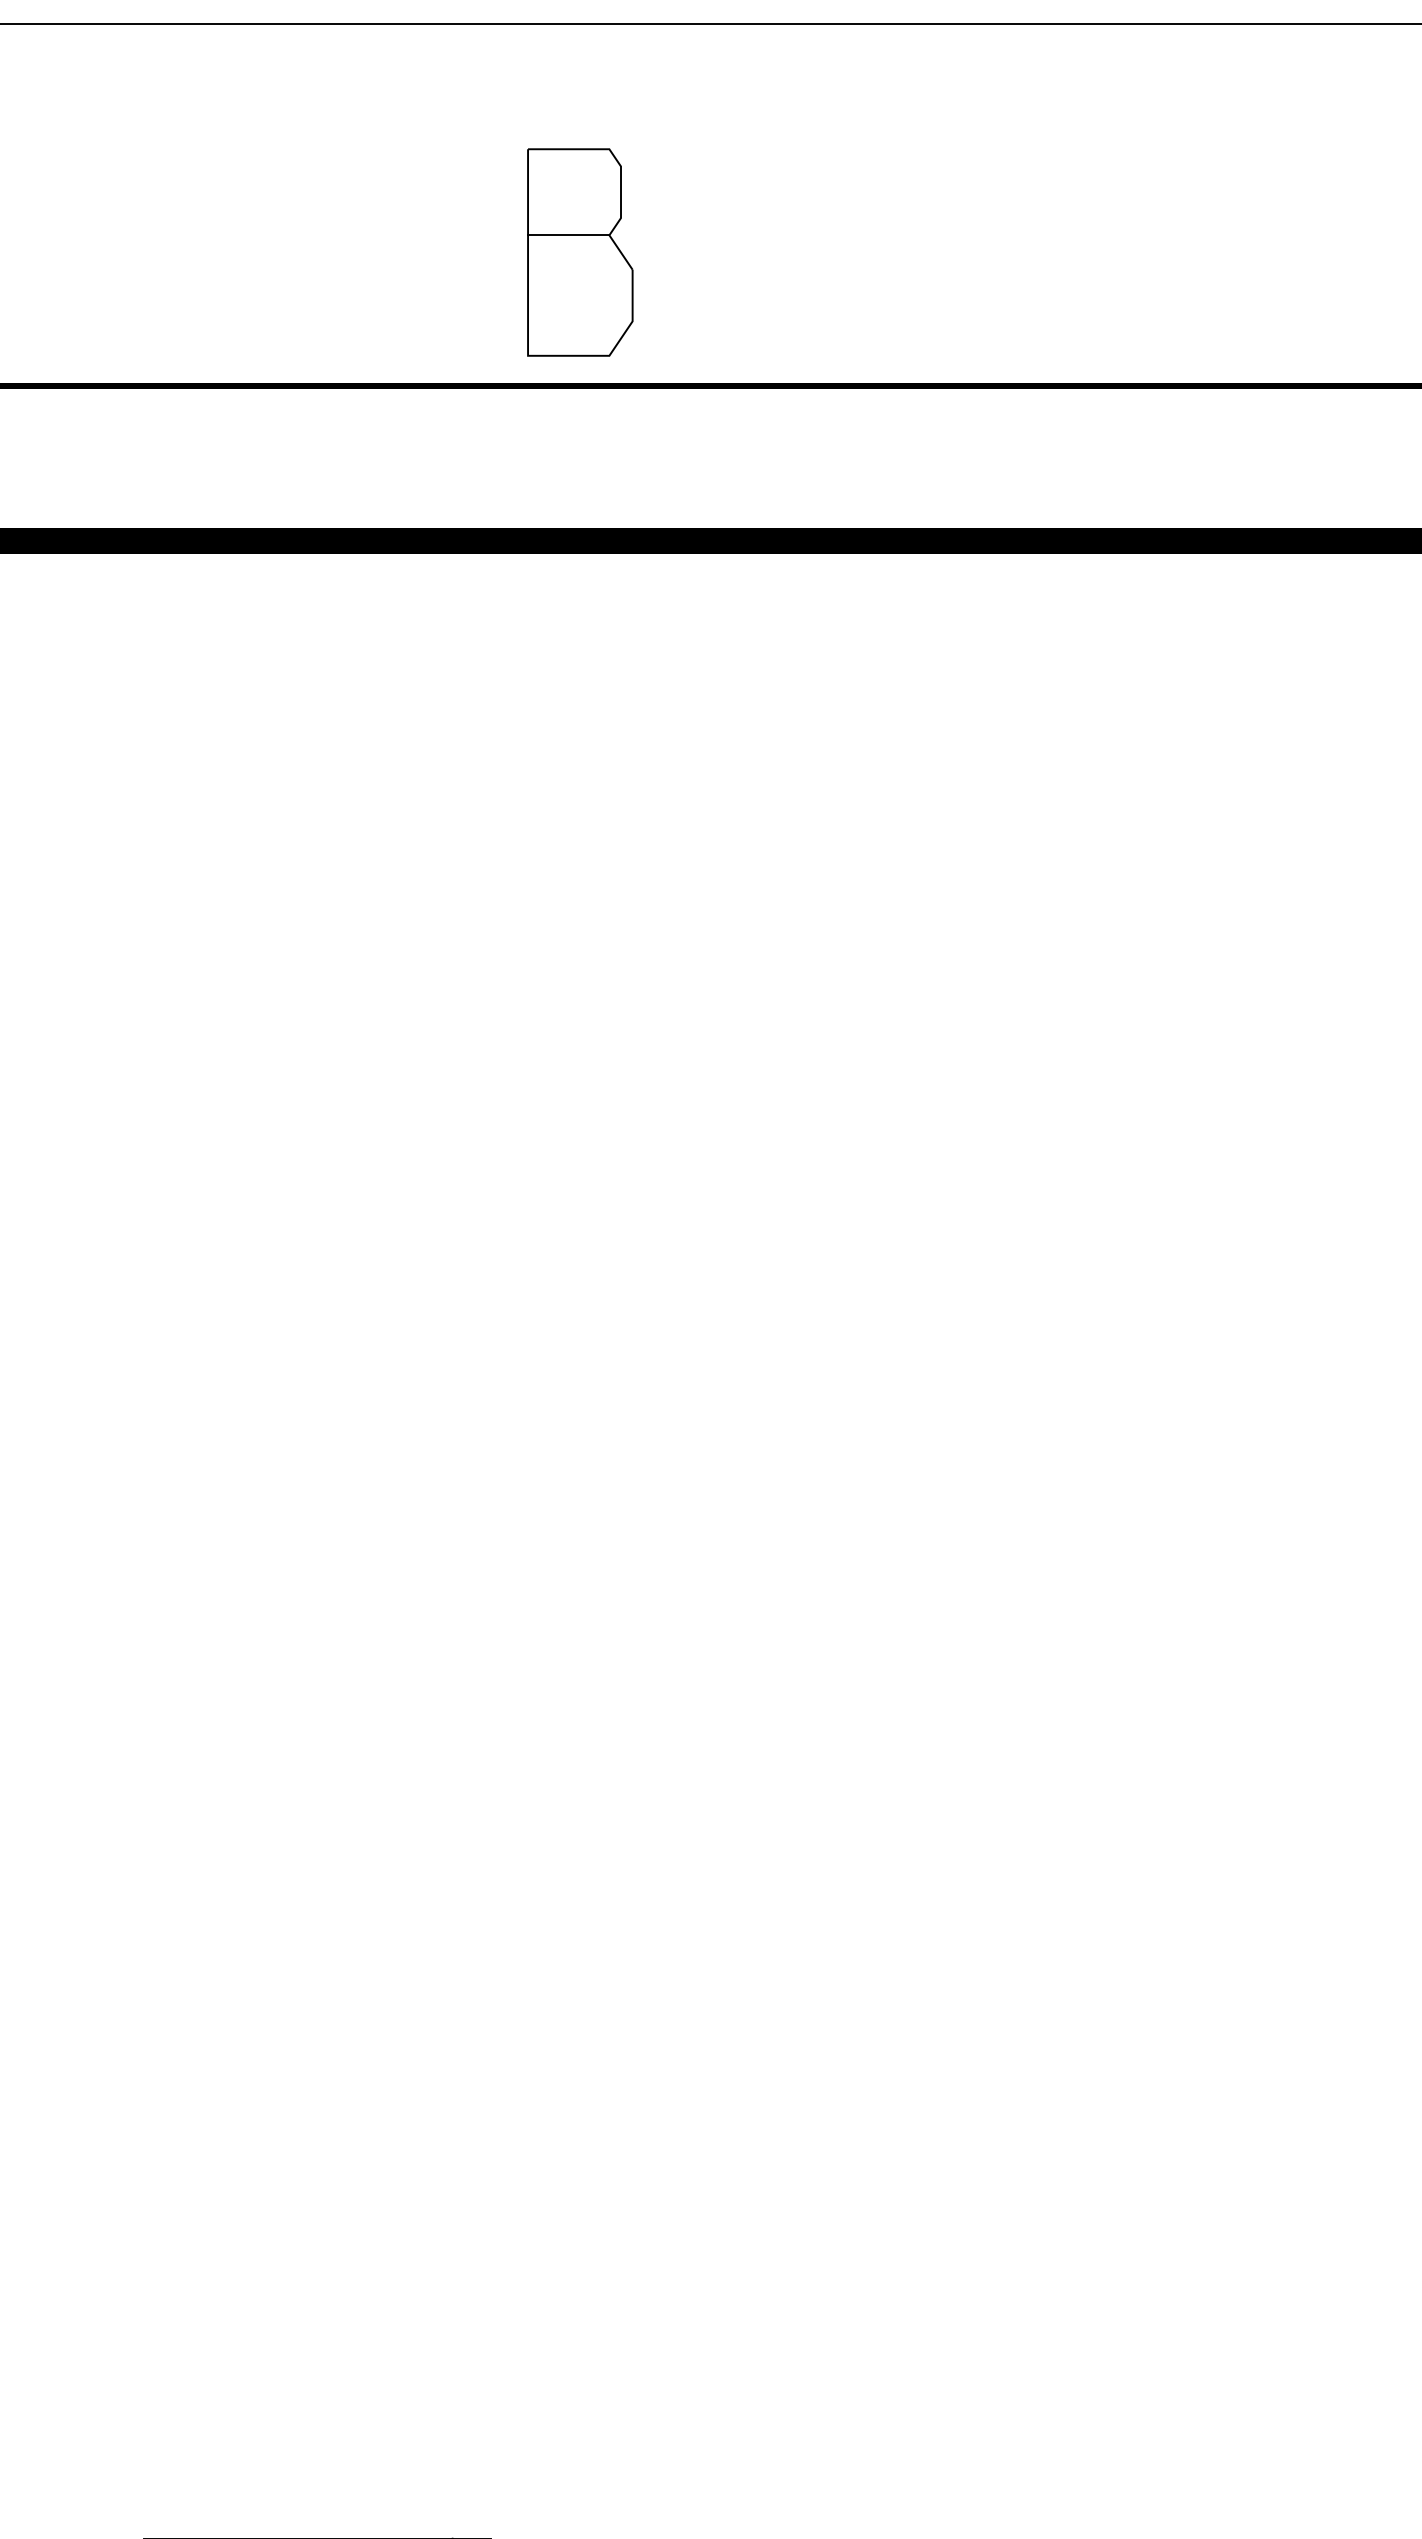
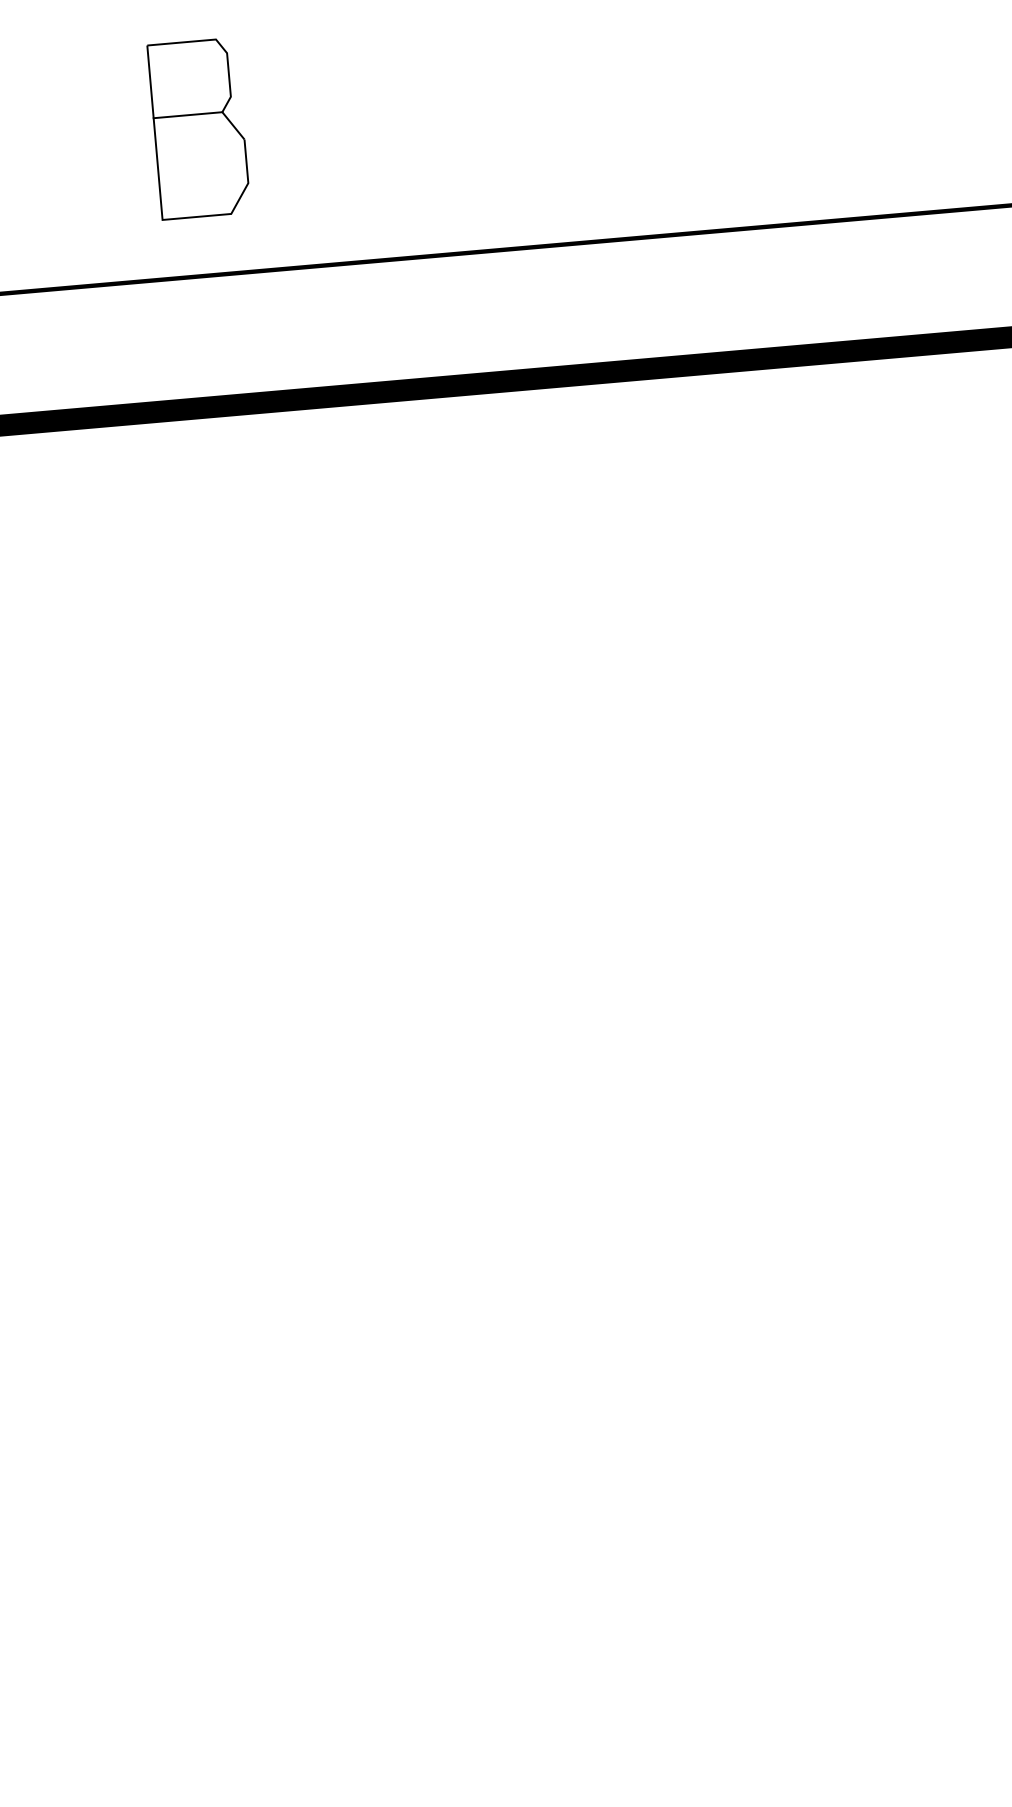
part: (580, 252) -> (199, 128), moved

